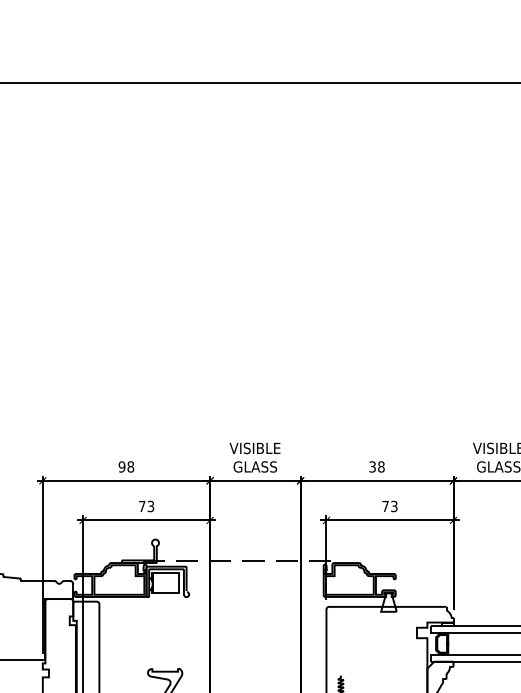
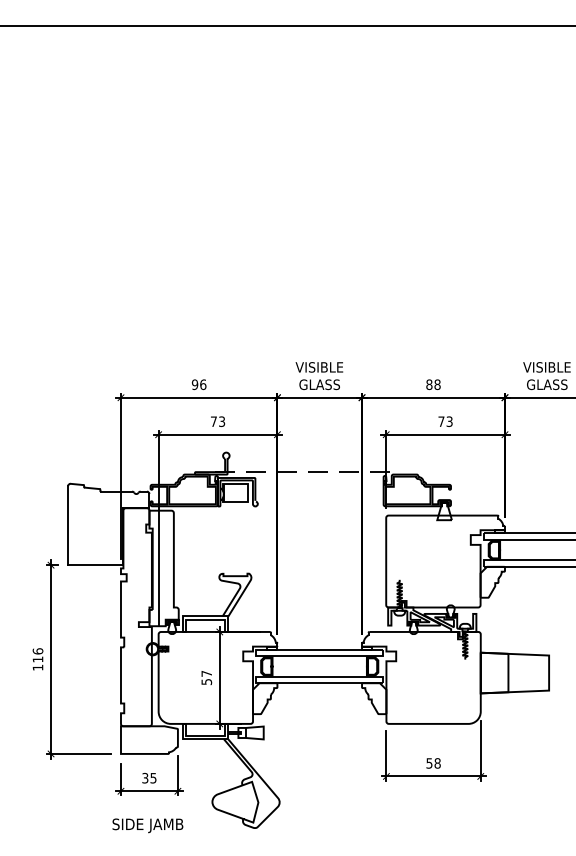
text: (131, 466) -> (203, 384), 98 -> 96
text: (372, 466) -> (429, 384), 38 -> 88

